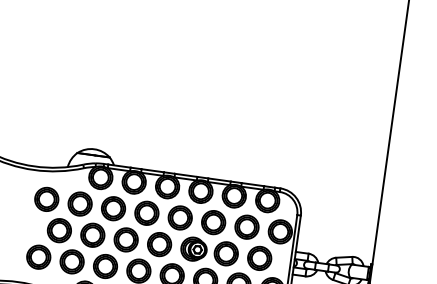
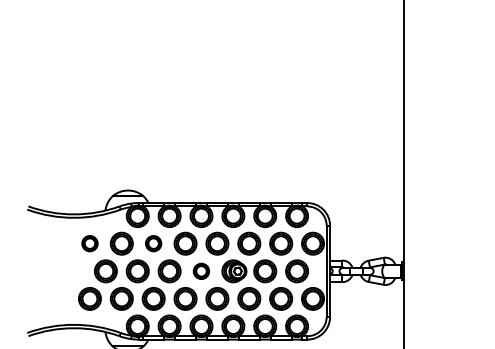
part: (46, 199) -> (89, 243), size x0.7
part: (113, 208) -> (153, 243), size x0.7
part: (159, 244) -> (201, 271), size x0.7

